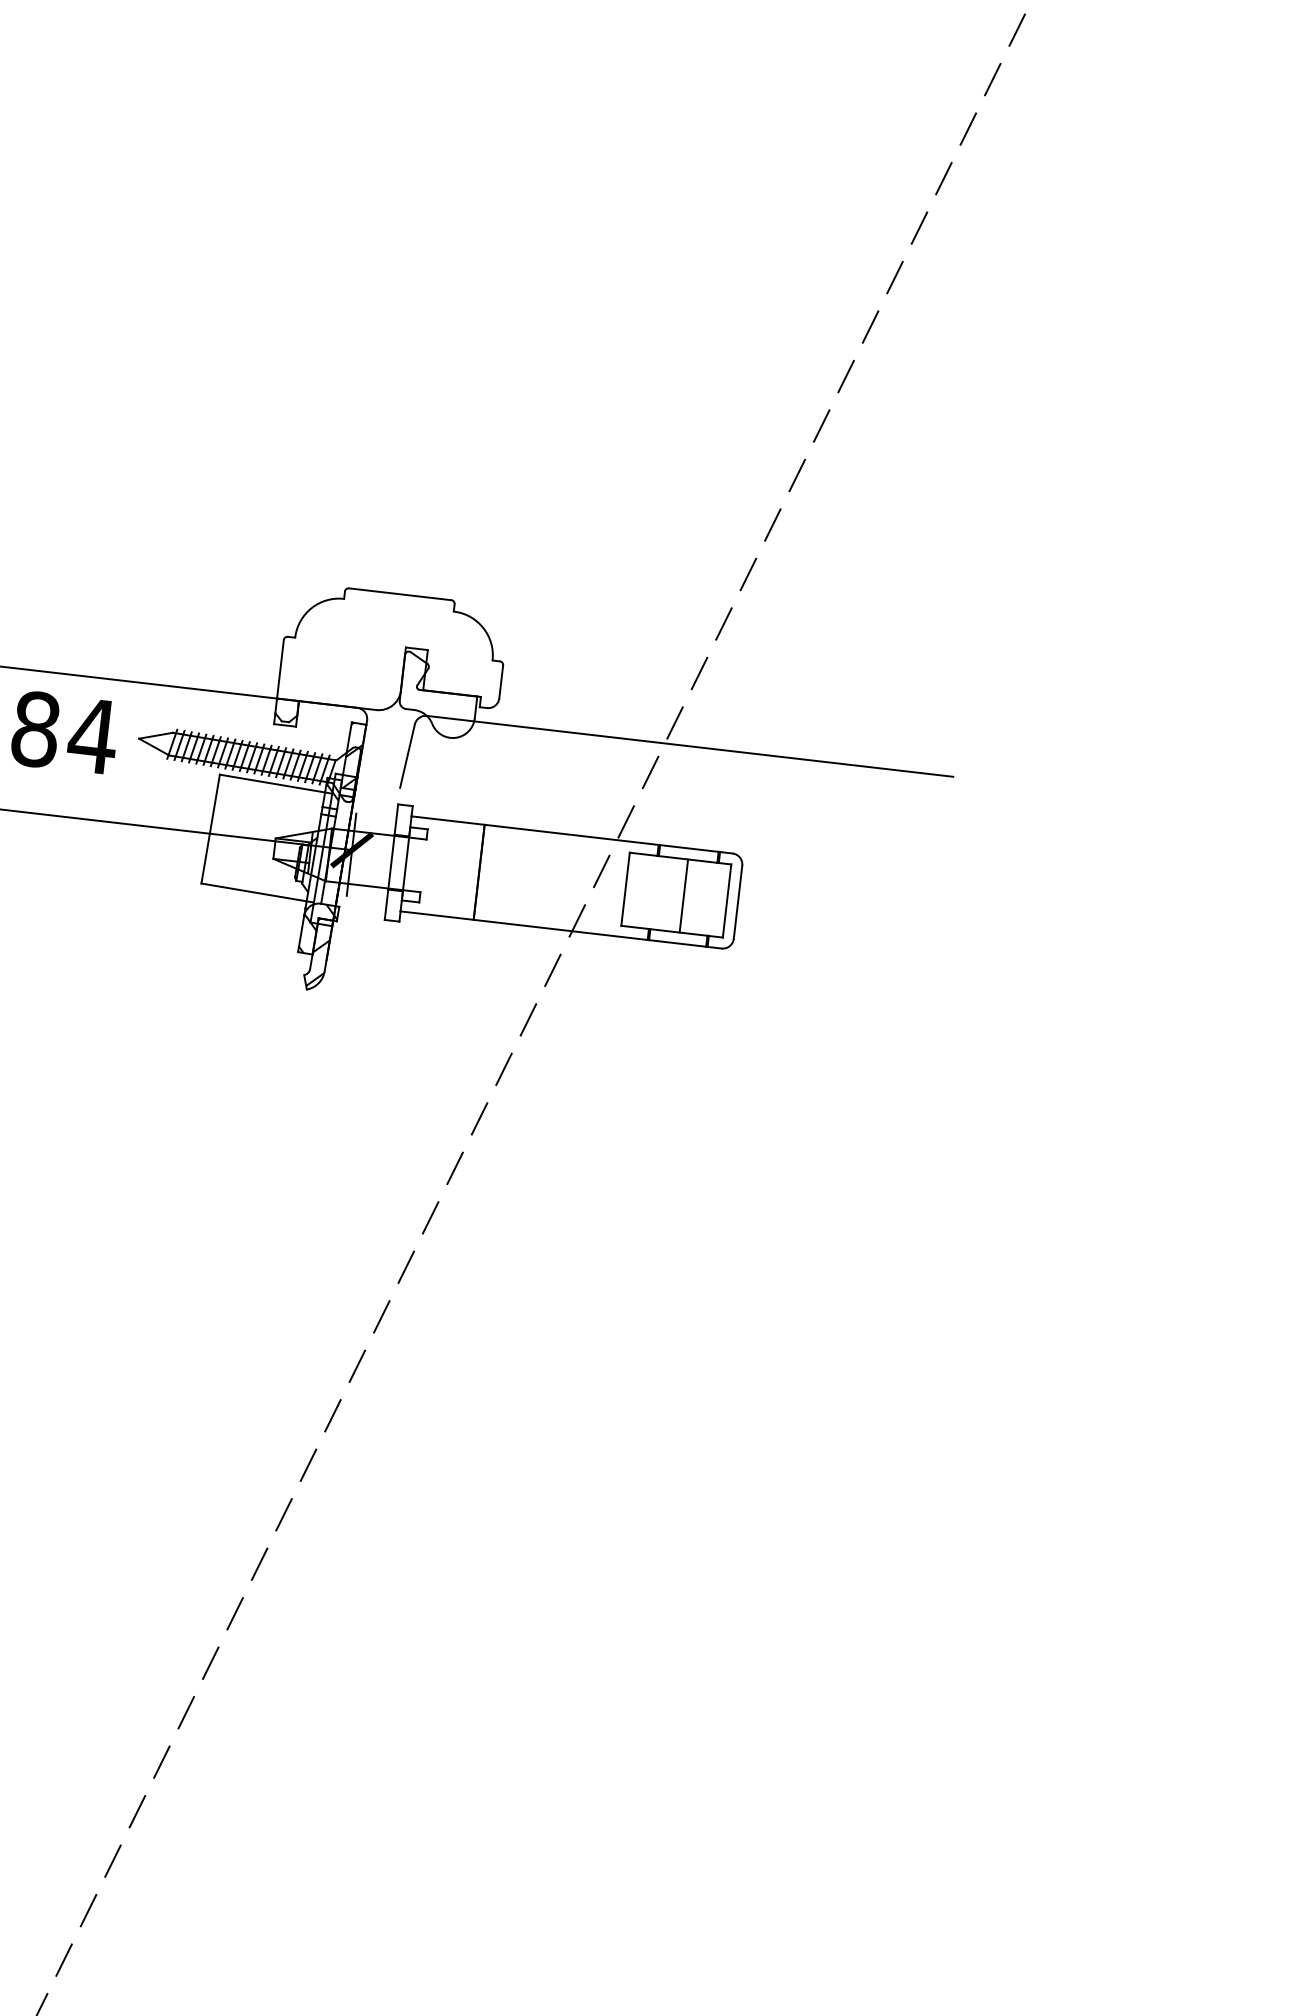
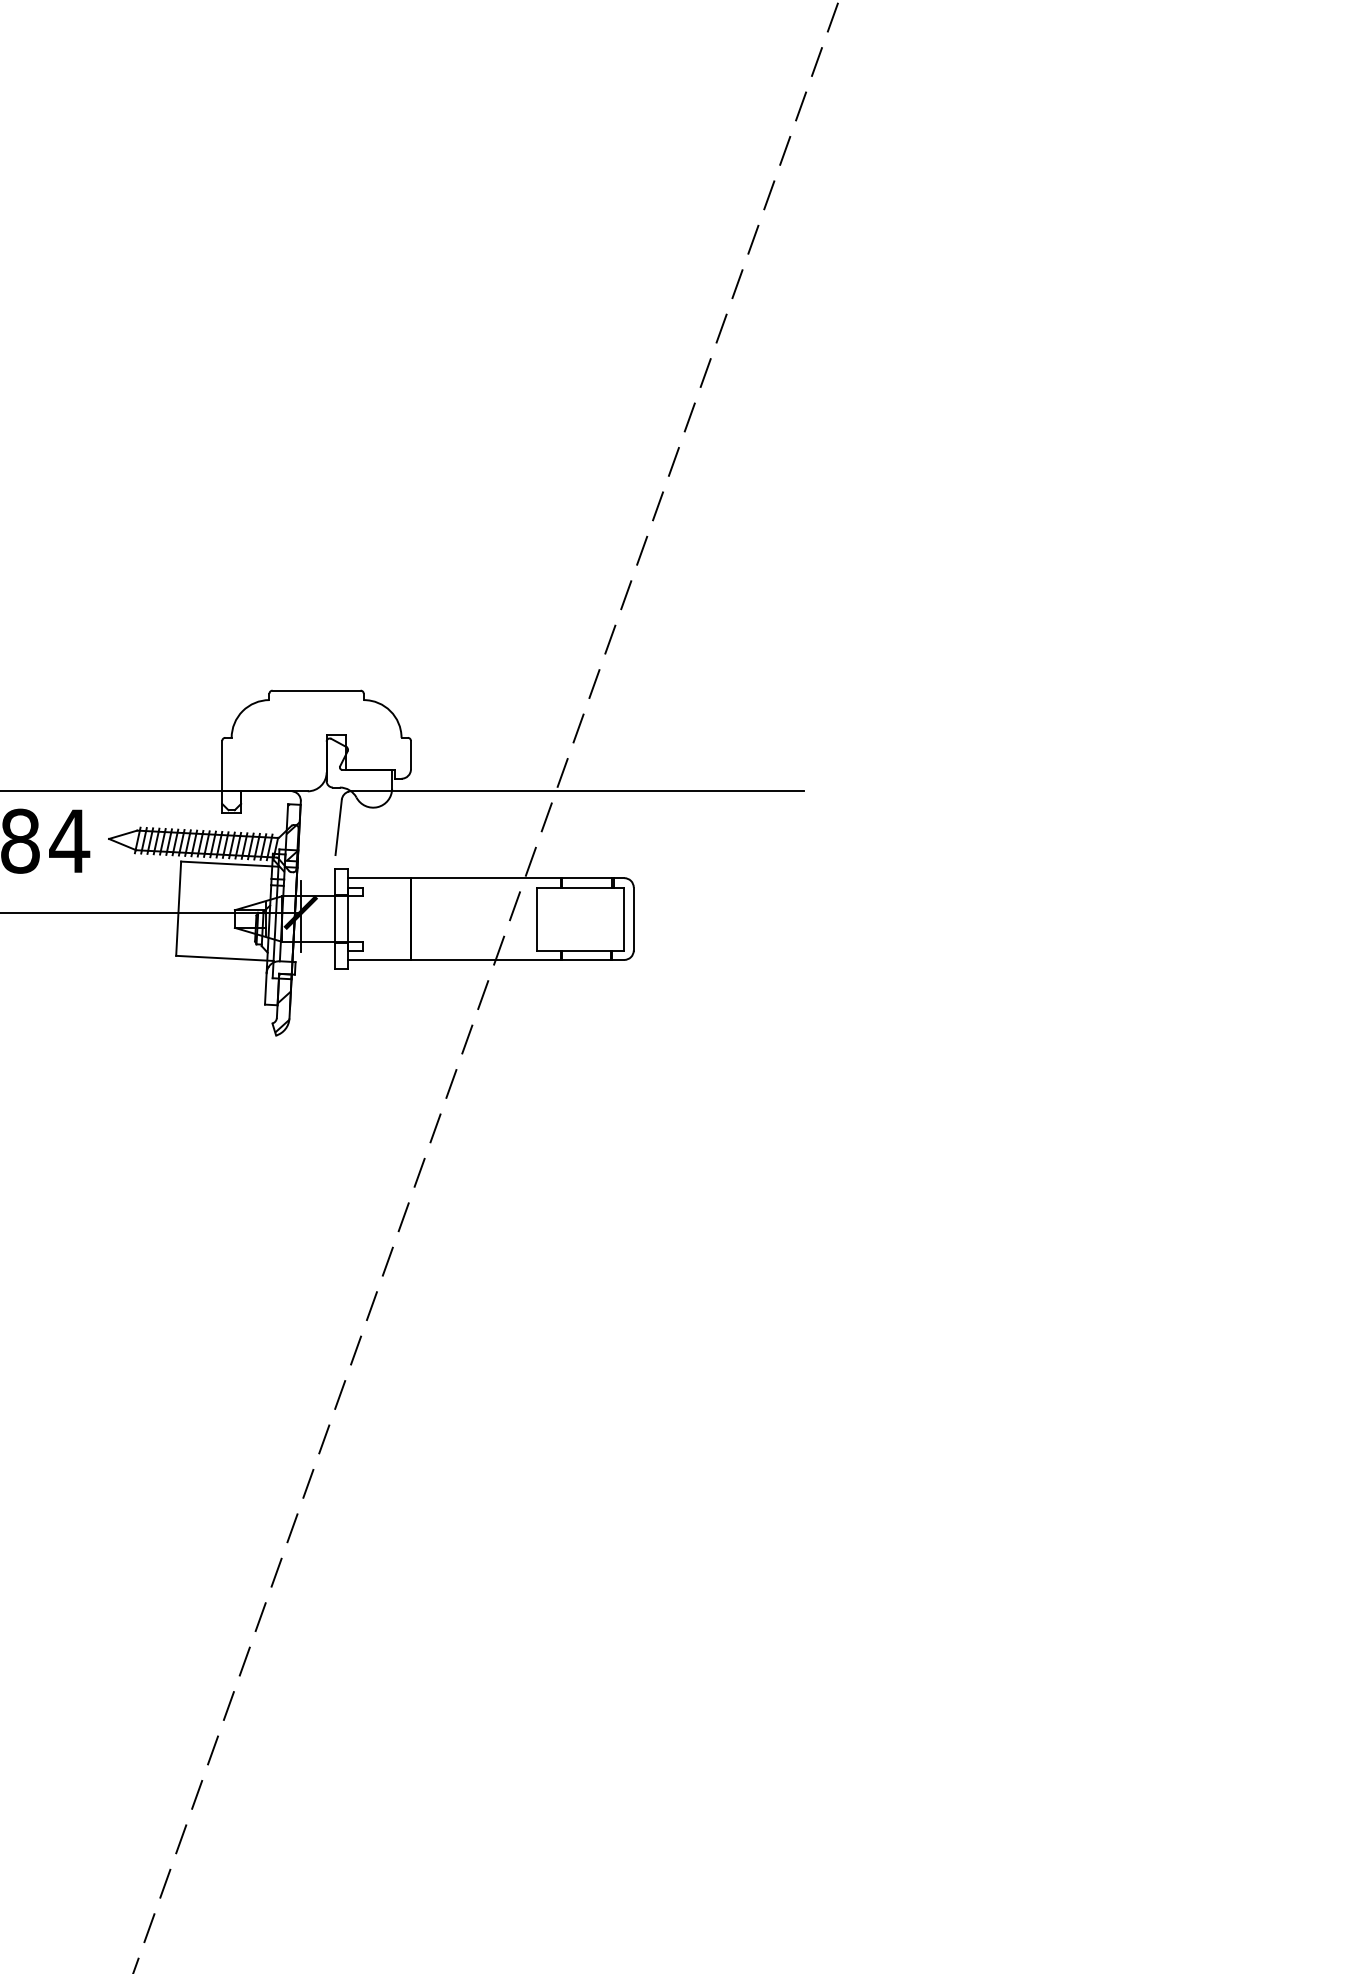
line: (684, 895) -> (587, 918), removed
hatch: (319, 928) -> (280, 982), removed

